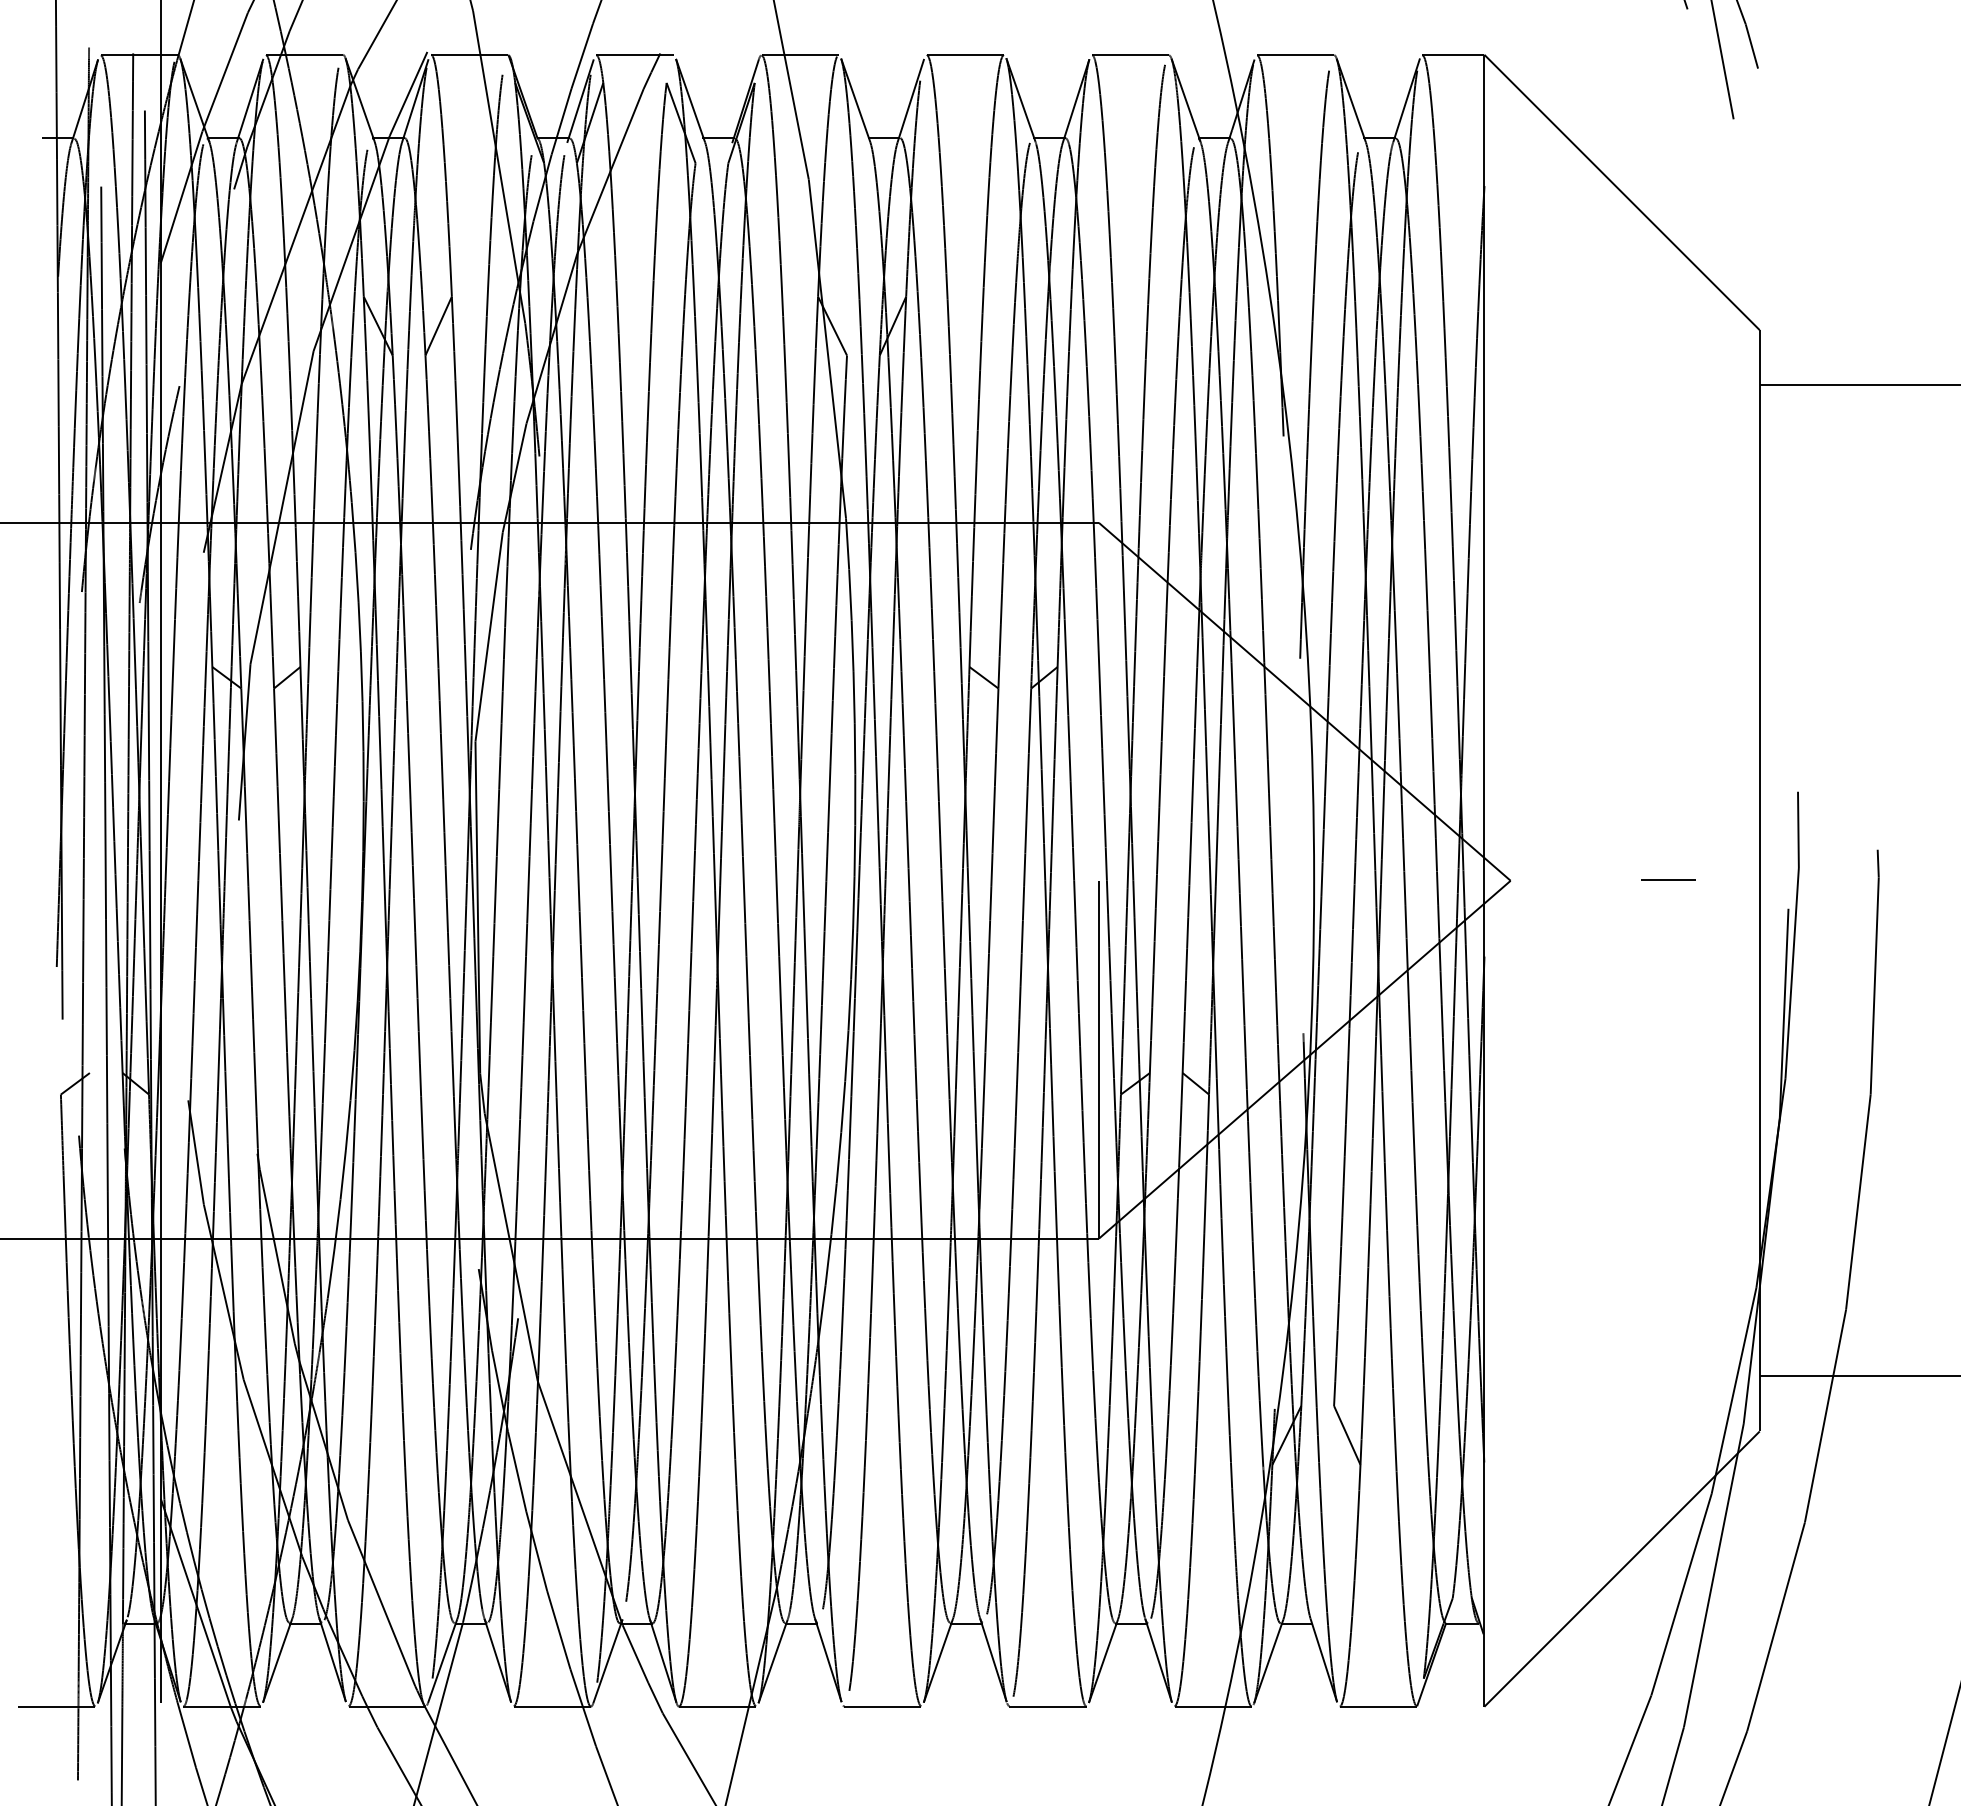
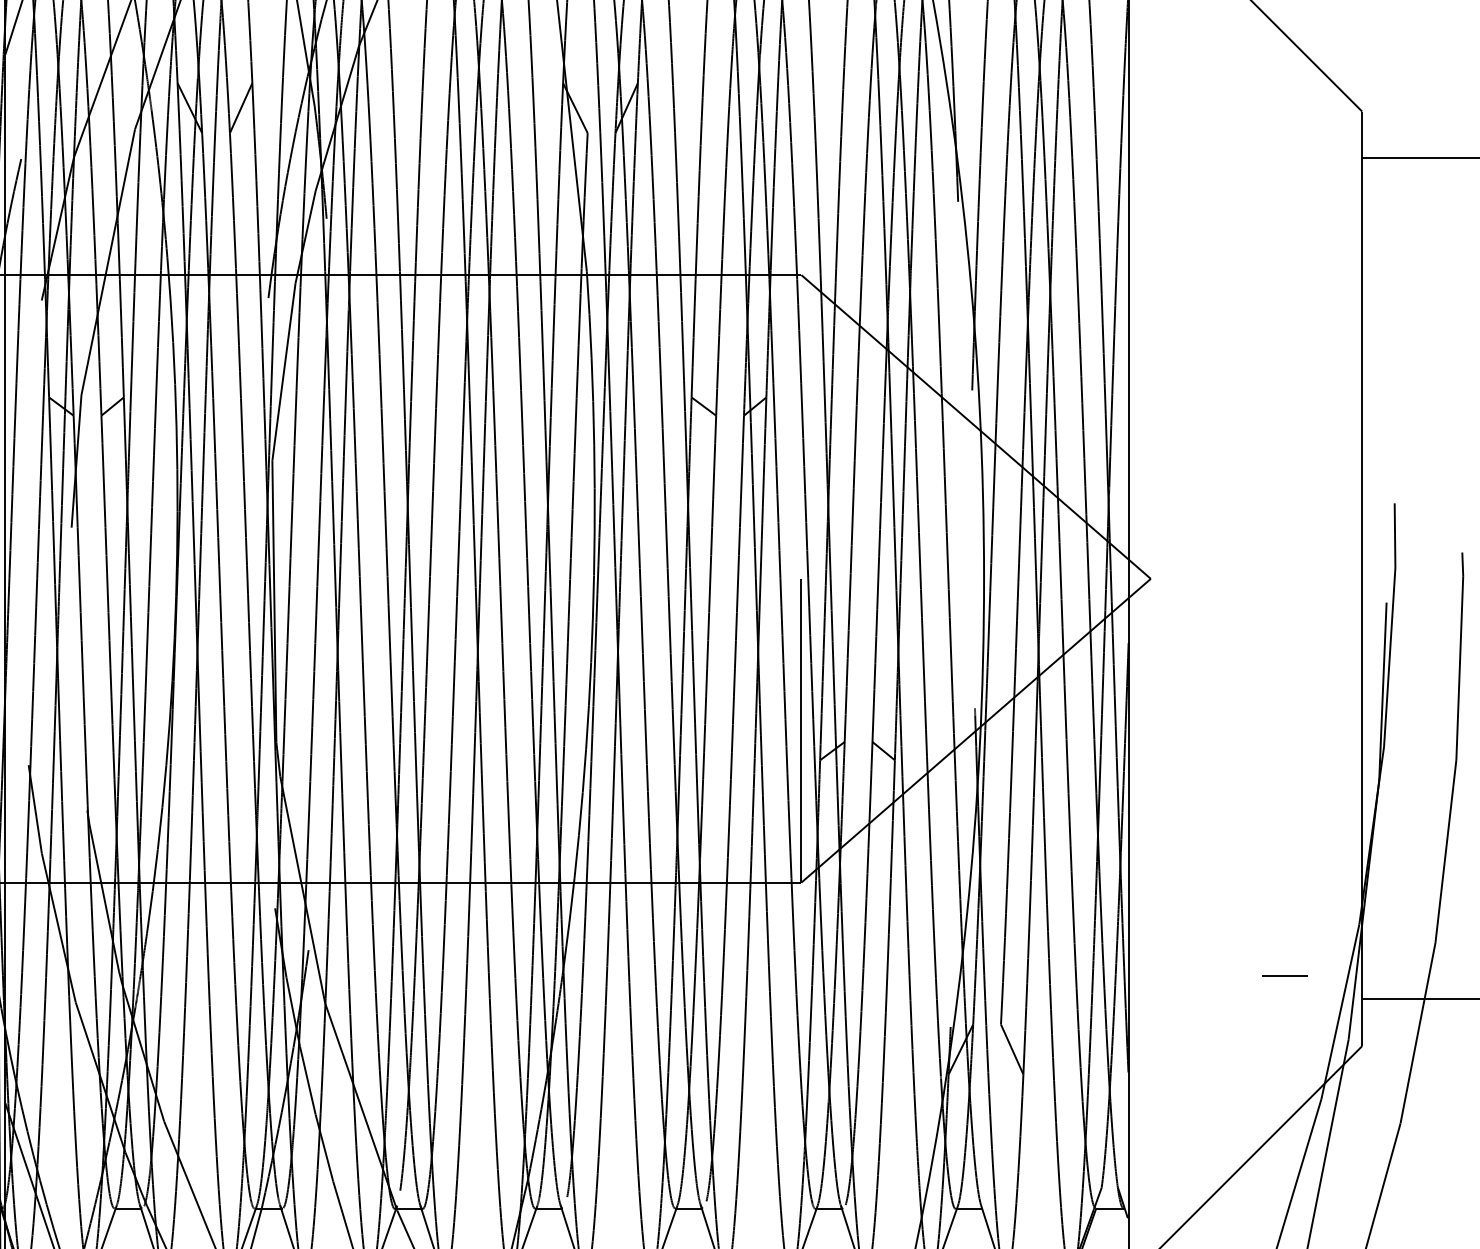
line: (1668, 879) -> (1284, 975), moved

